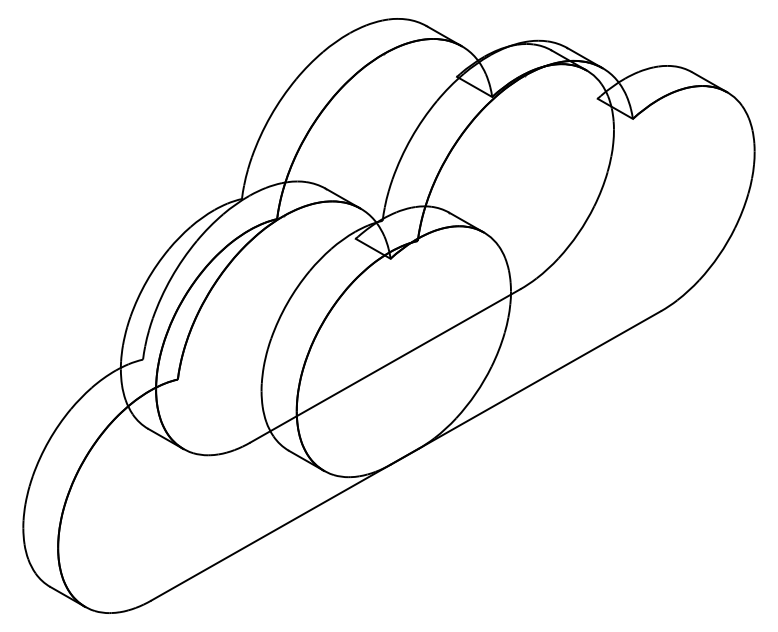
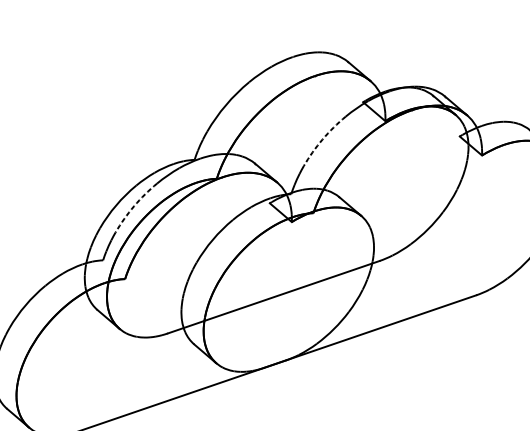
arc: (411, 138) -> (322, 139), solid -> dashed
arc: (171, 277) -> (134, 206), solid -> dashed

